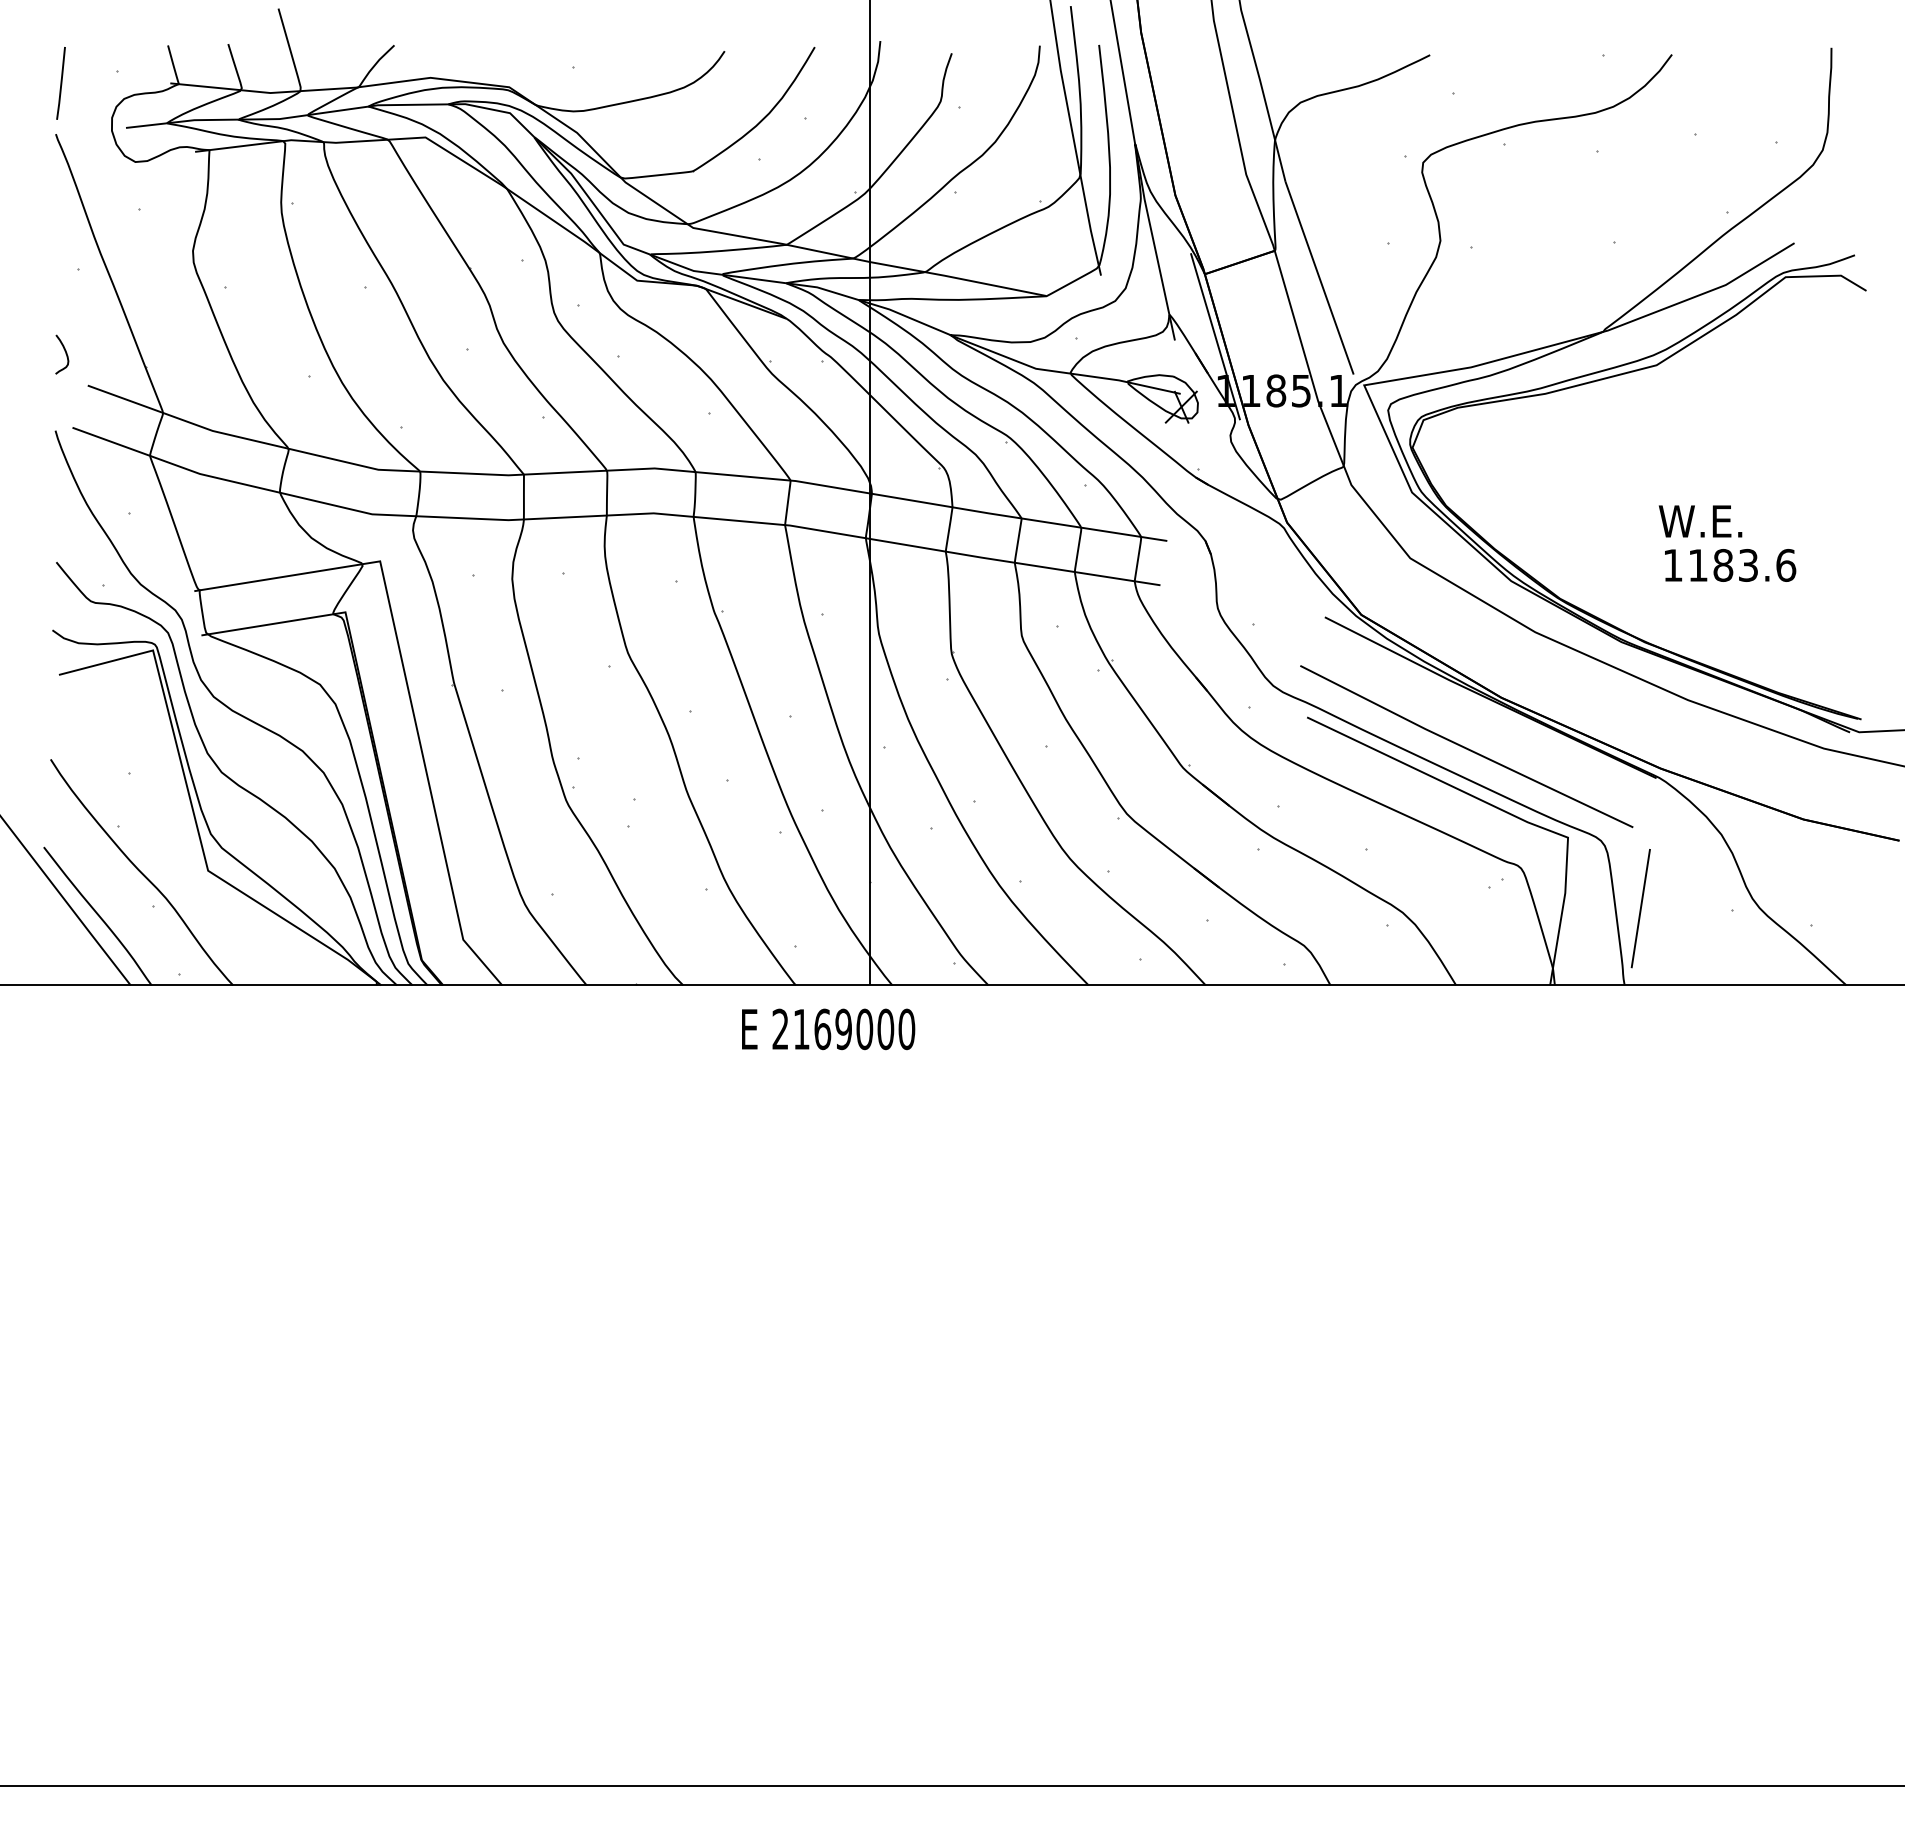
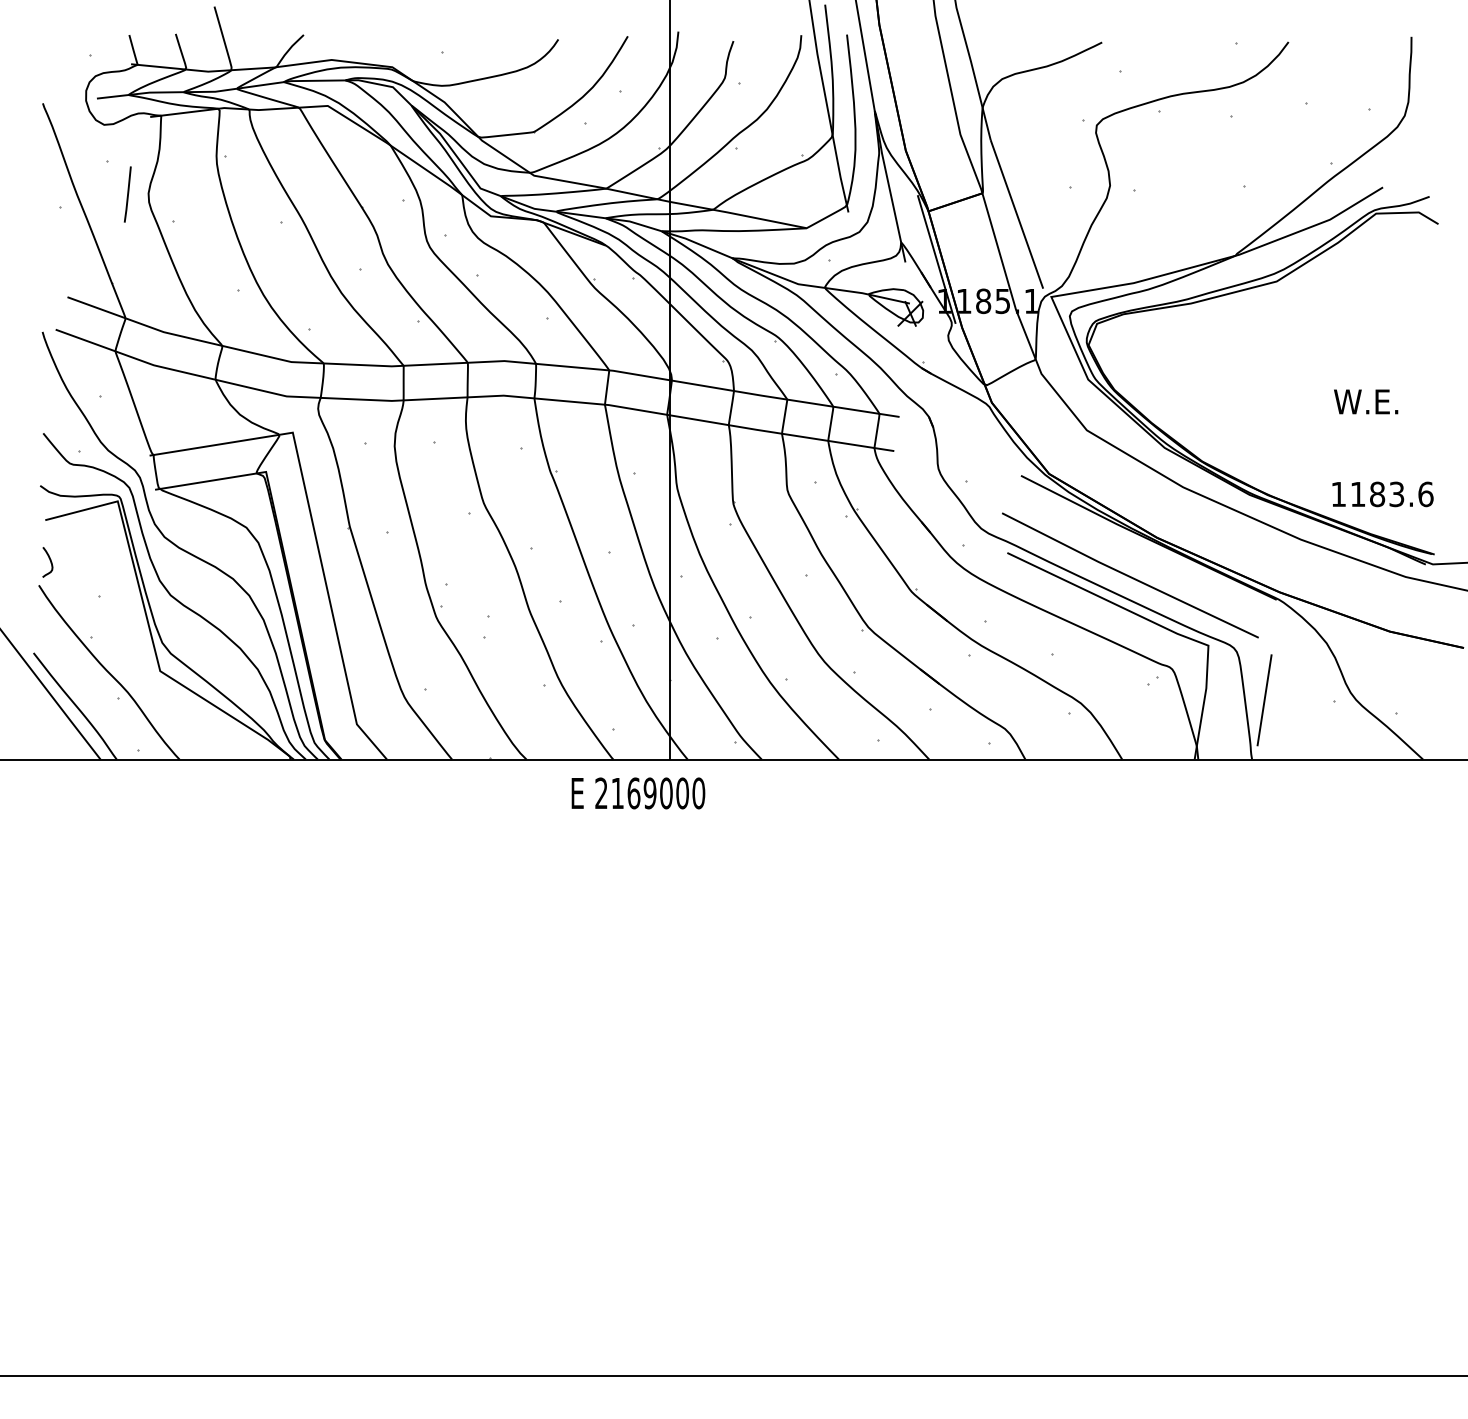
line: (60, 83) -> (127, 194), moved
curve: (65, 354) -> (50, 562), moved
text: (1700, 521) -> (1366, 401), moved
text: (1730, 565) -> (1383, 494), moved

